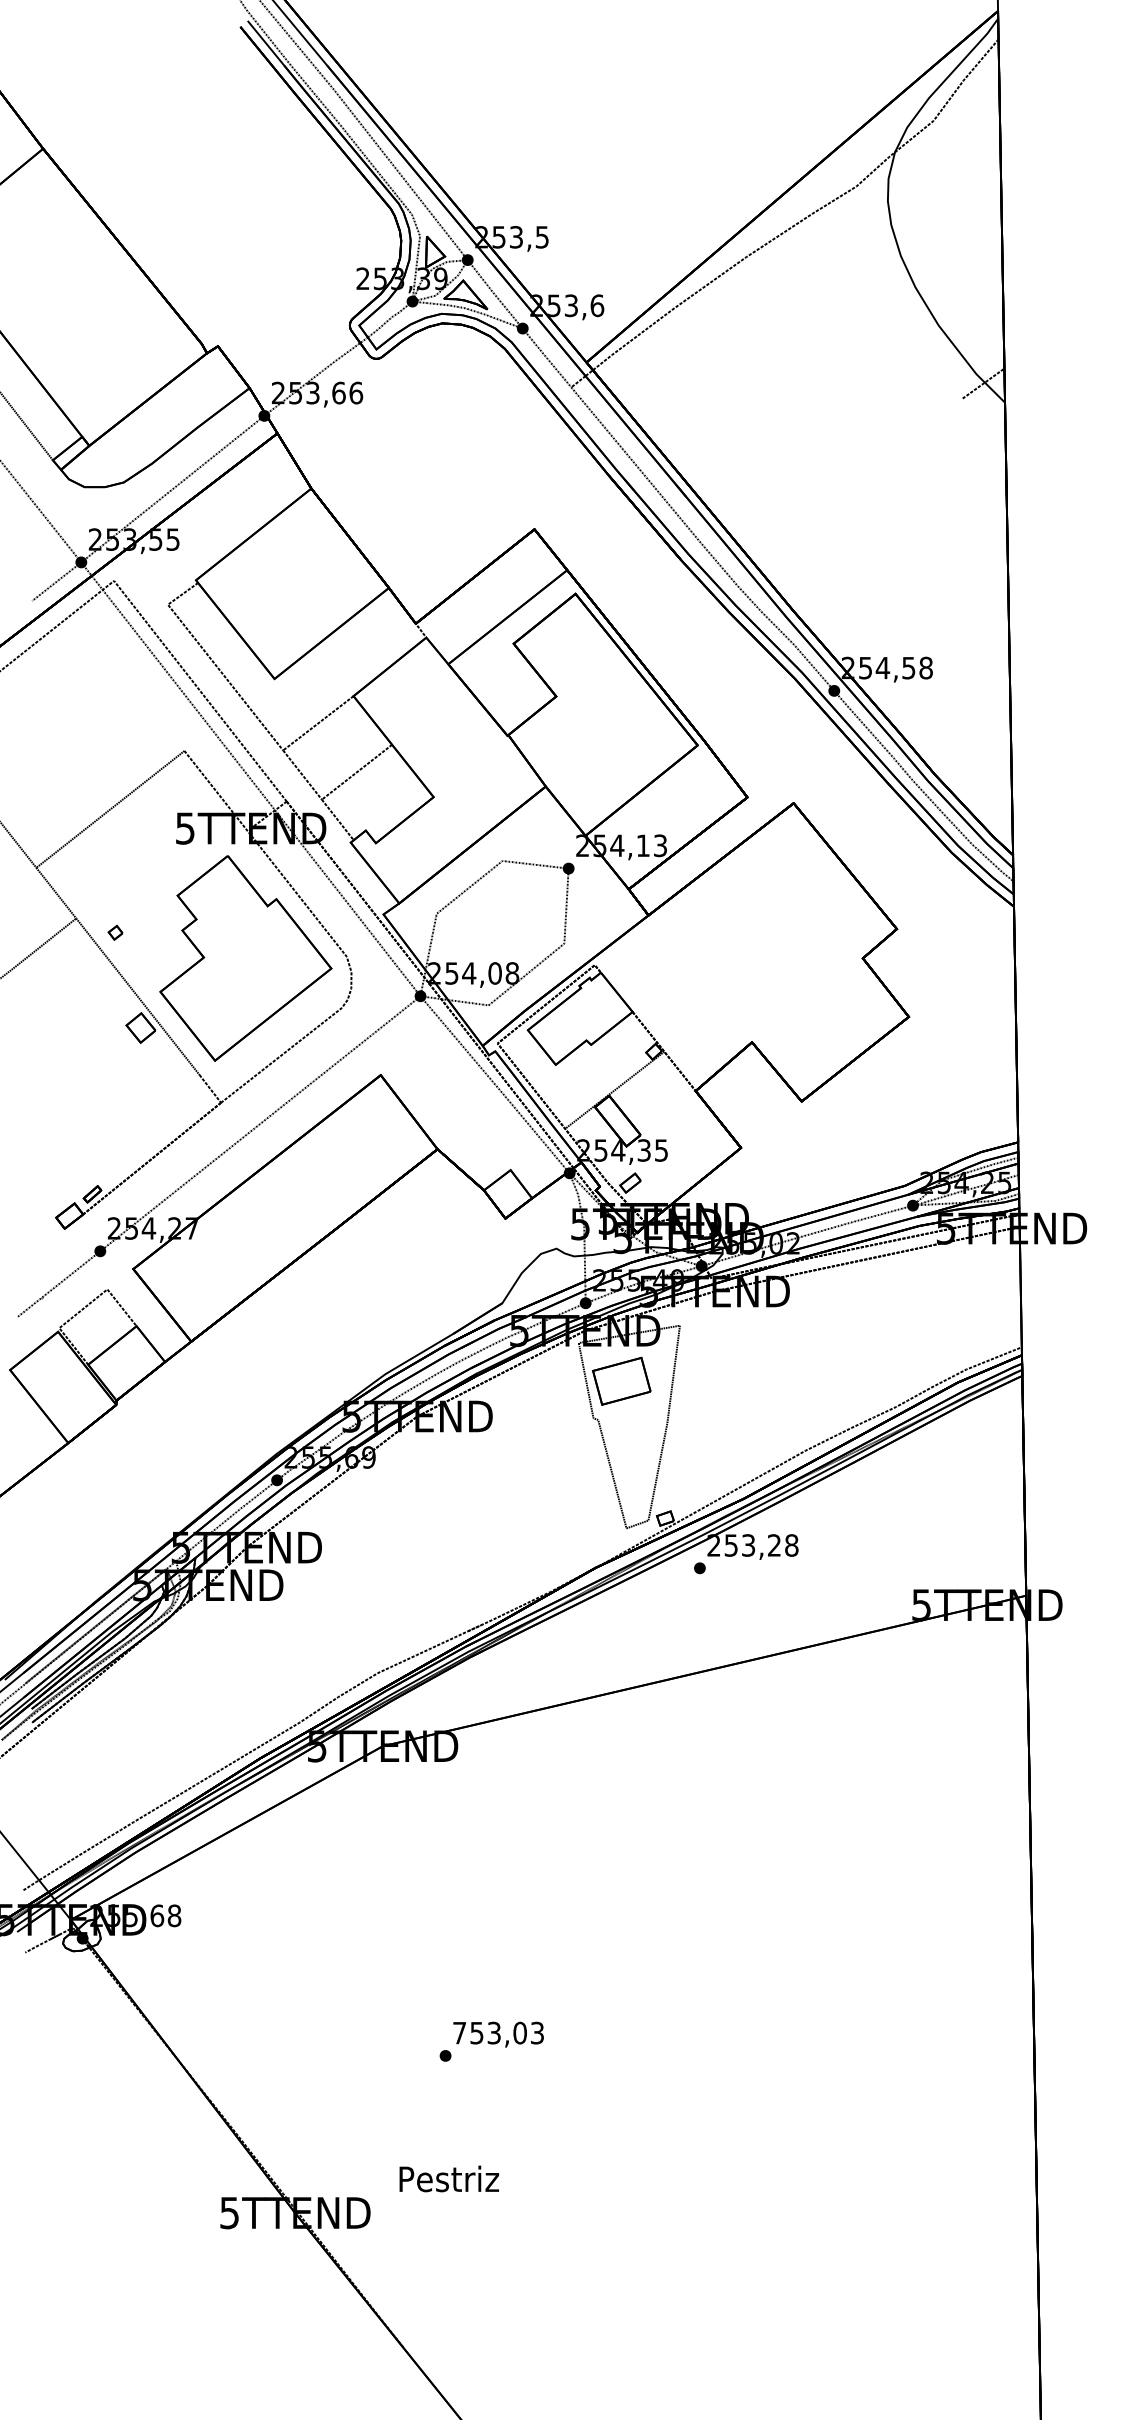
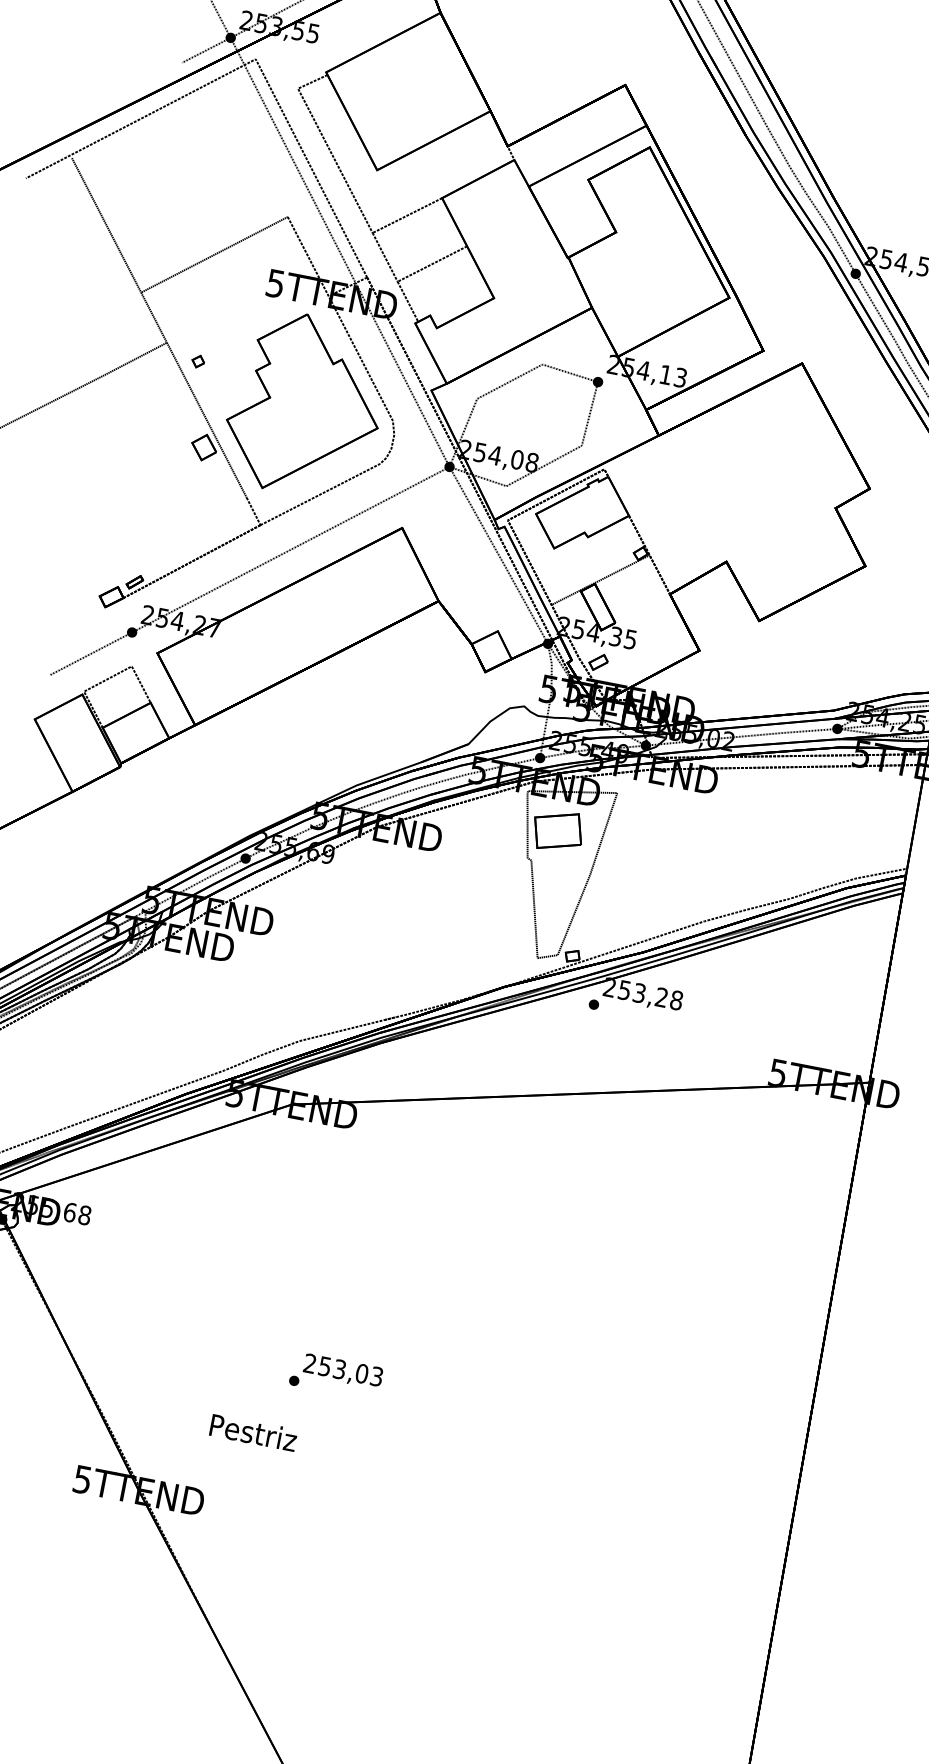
text: (459, 2032) -> (310, 1363), 753,03 -> 253,03
text: (448, 2178) -> (252, 1432), moved

